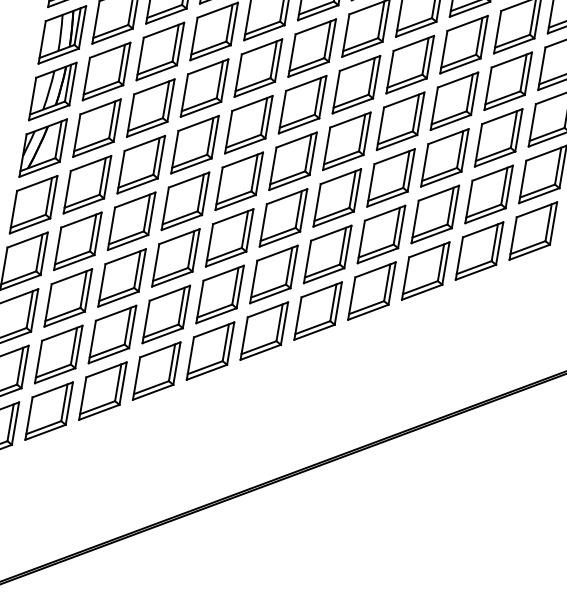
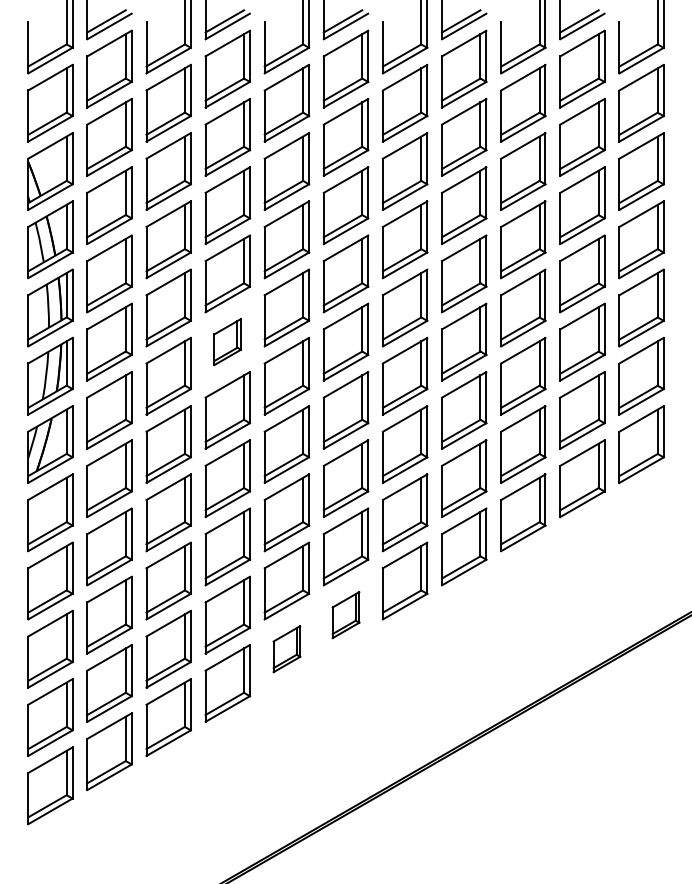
part: (204, 87) -> (227, 341), size x0.6
part: (264, 330) -> (345, 614), size x0.6
part: (210, 350) -> (286, 648), size x0.6

